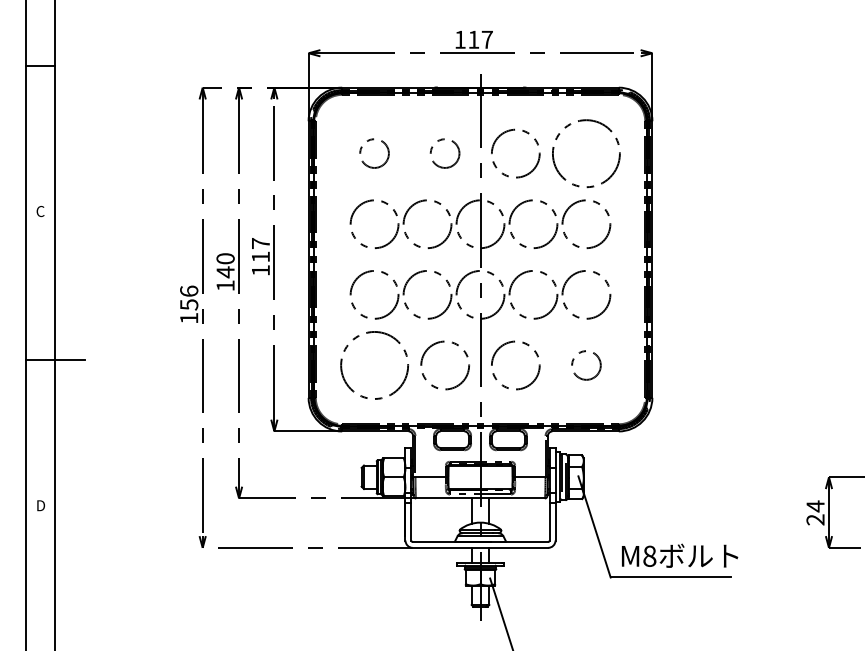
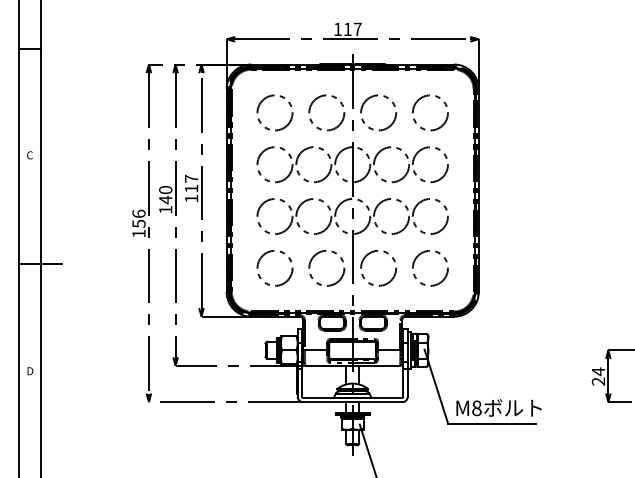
circle: (374, 153) -> (274, 112), size x1.67
circle: (444, 153) -> (326, 112), size x1.67
circle: (586, 153) -> (430, 112), size x0.71
circle: (374, 365) -> (274, 268), size x0.71
circle: (586, 365) -> (430, 268), size x1.67

